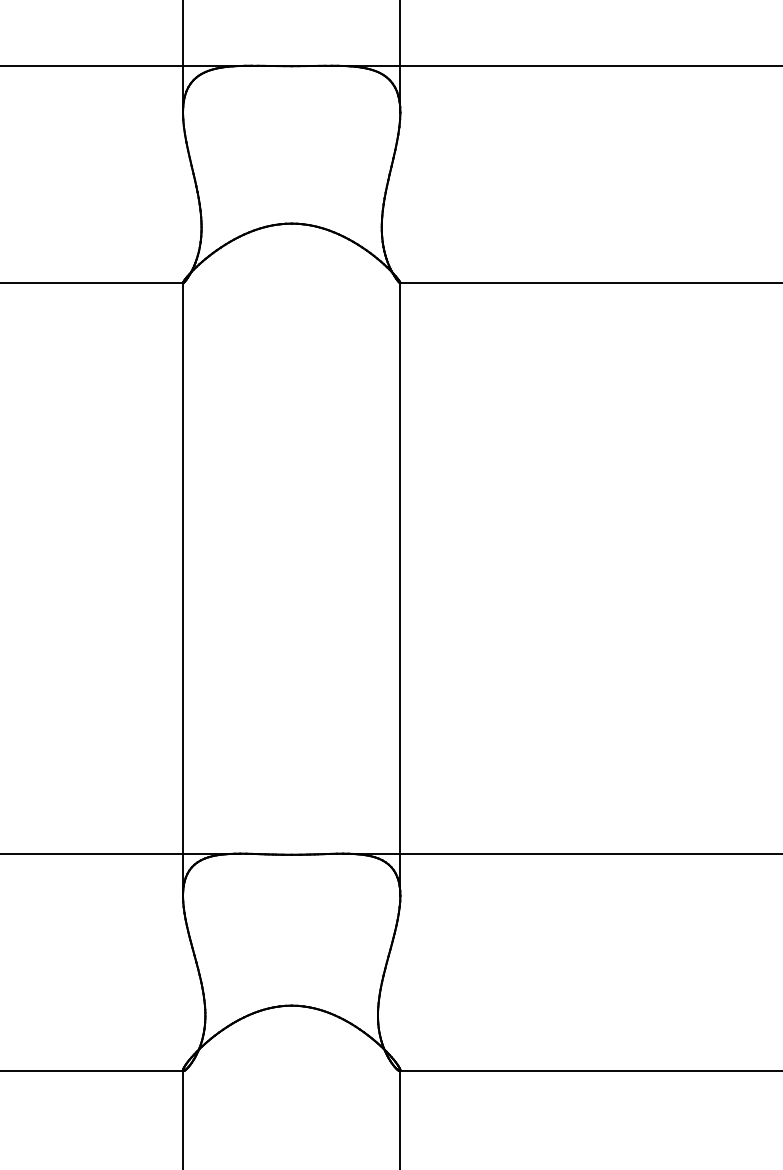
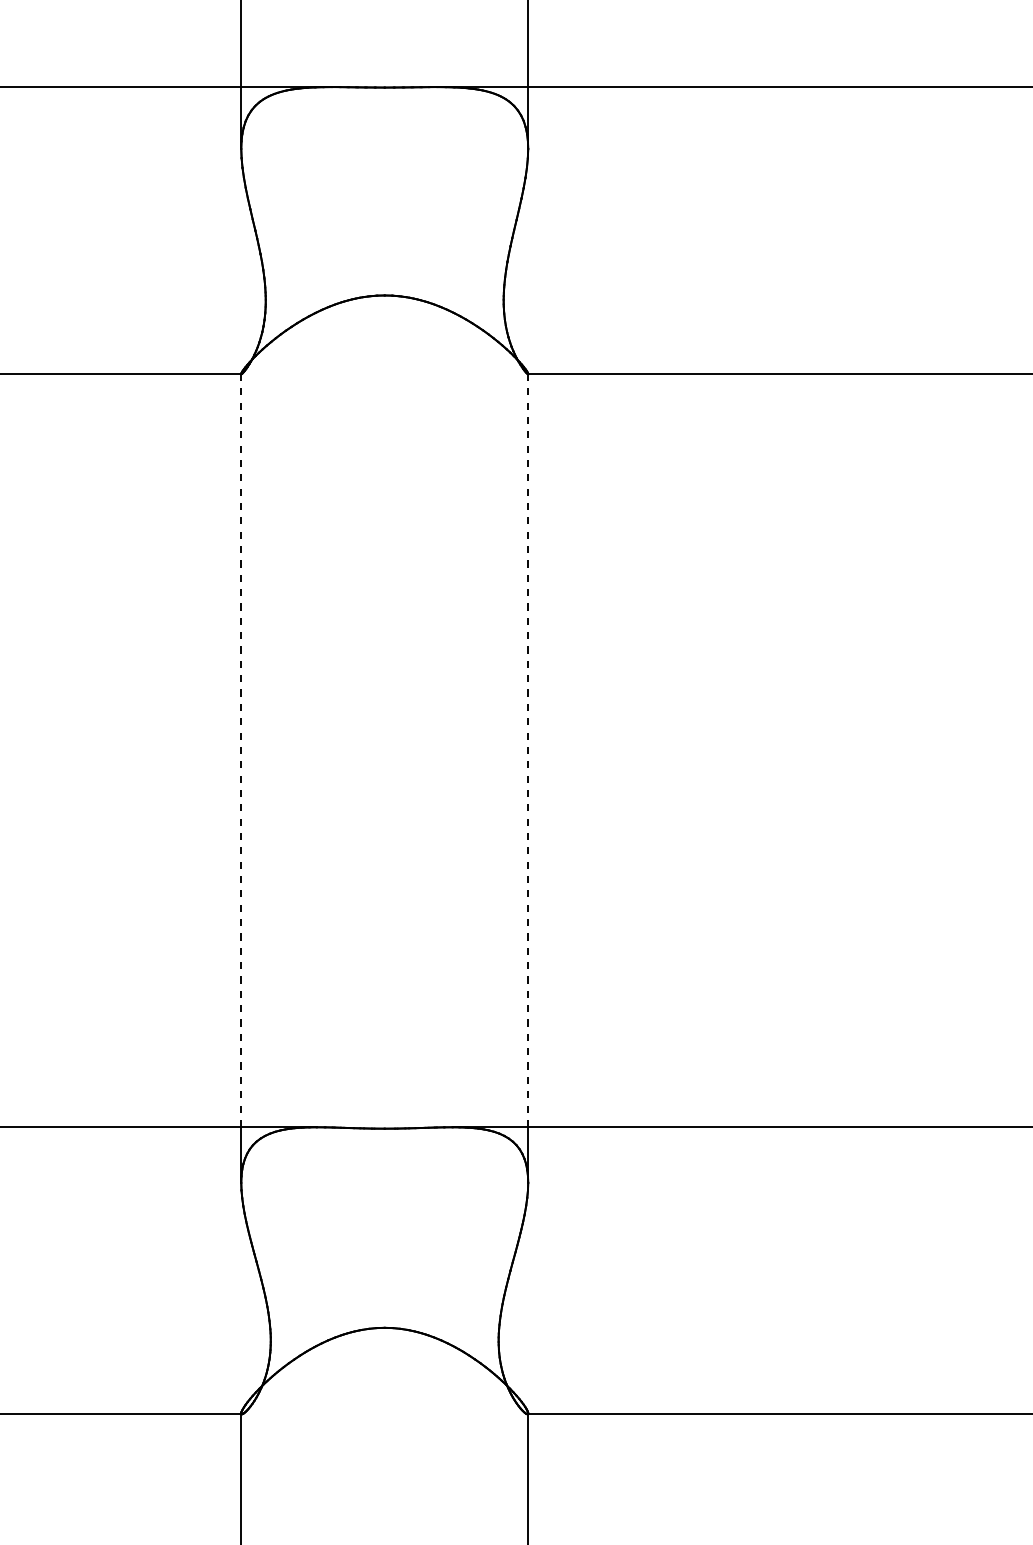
line: (183, 568) -> (241, 750), solid -> dashed
line: (400, 568) -> (528, 750), solid -> dashed

